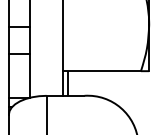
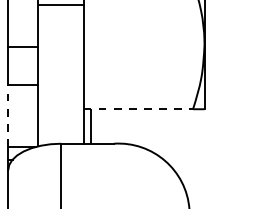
line: (101, 71) -> (138, 109), solid -> dashed
line: (9, 75) -> (8, 115), solid -> dashed

